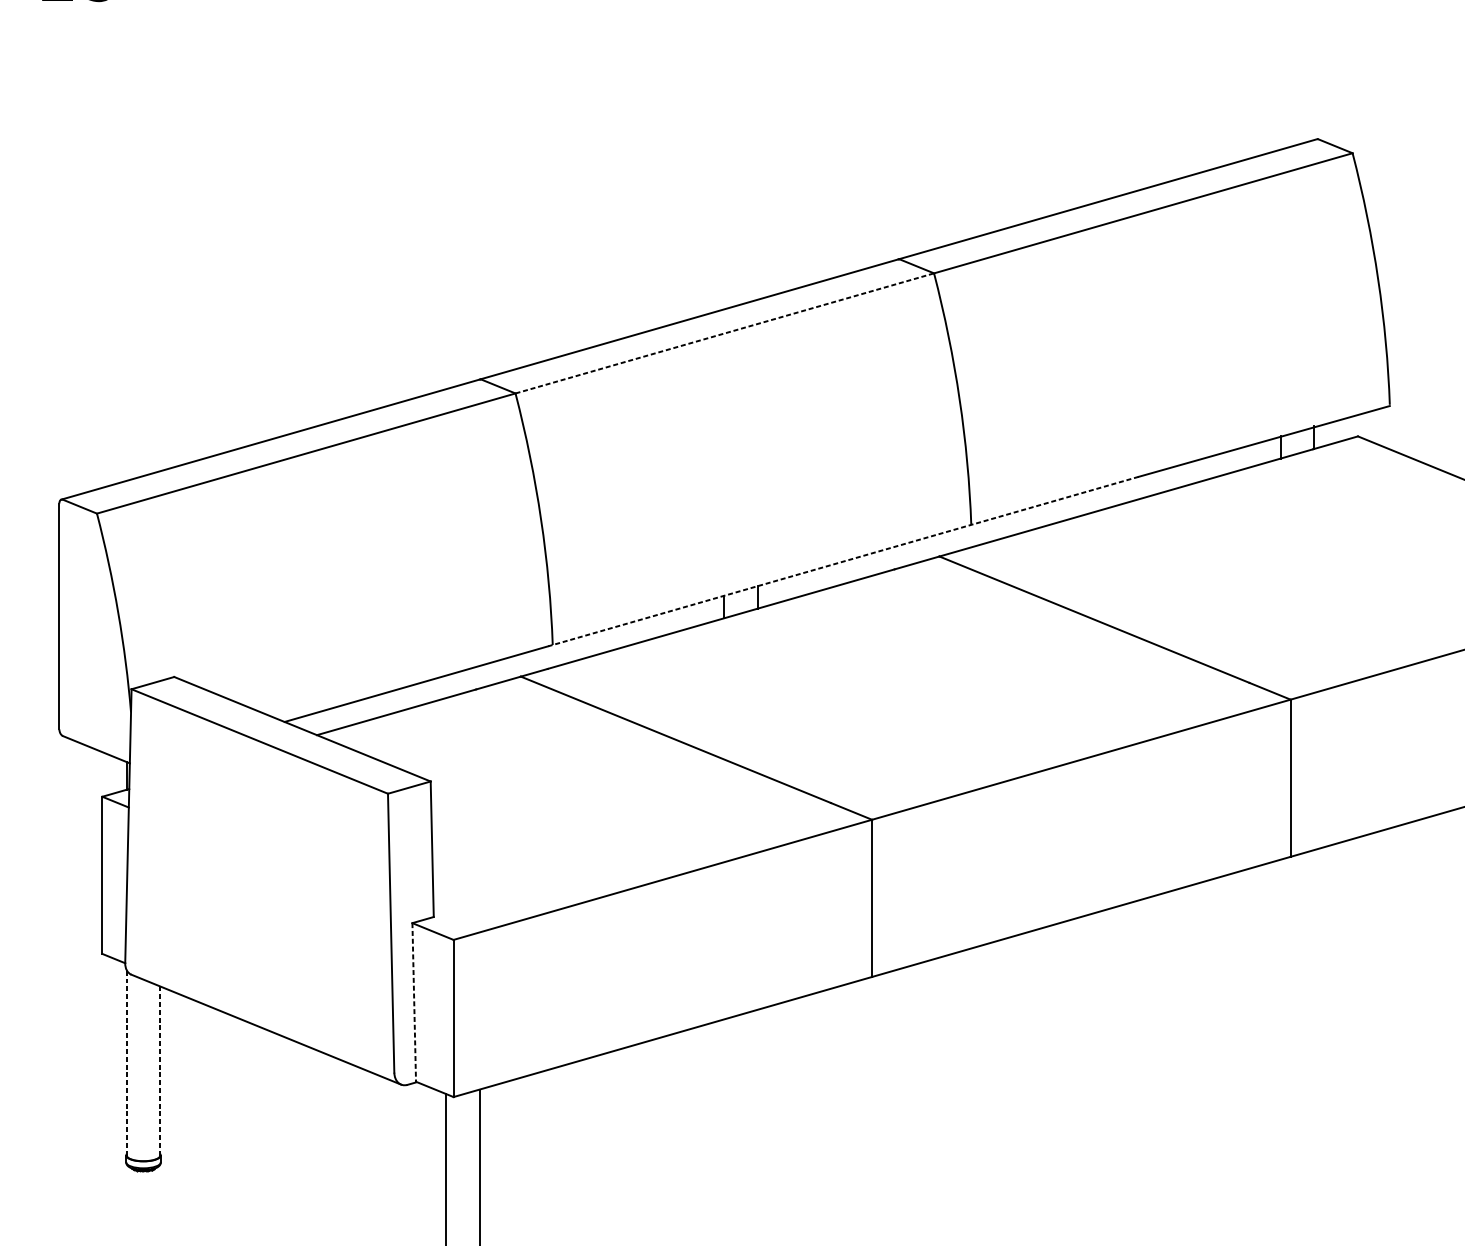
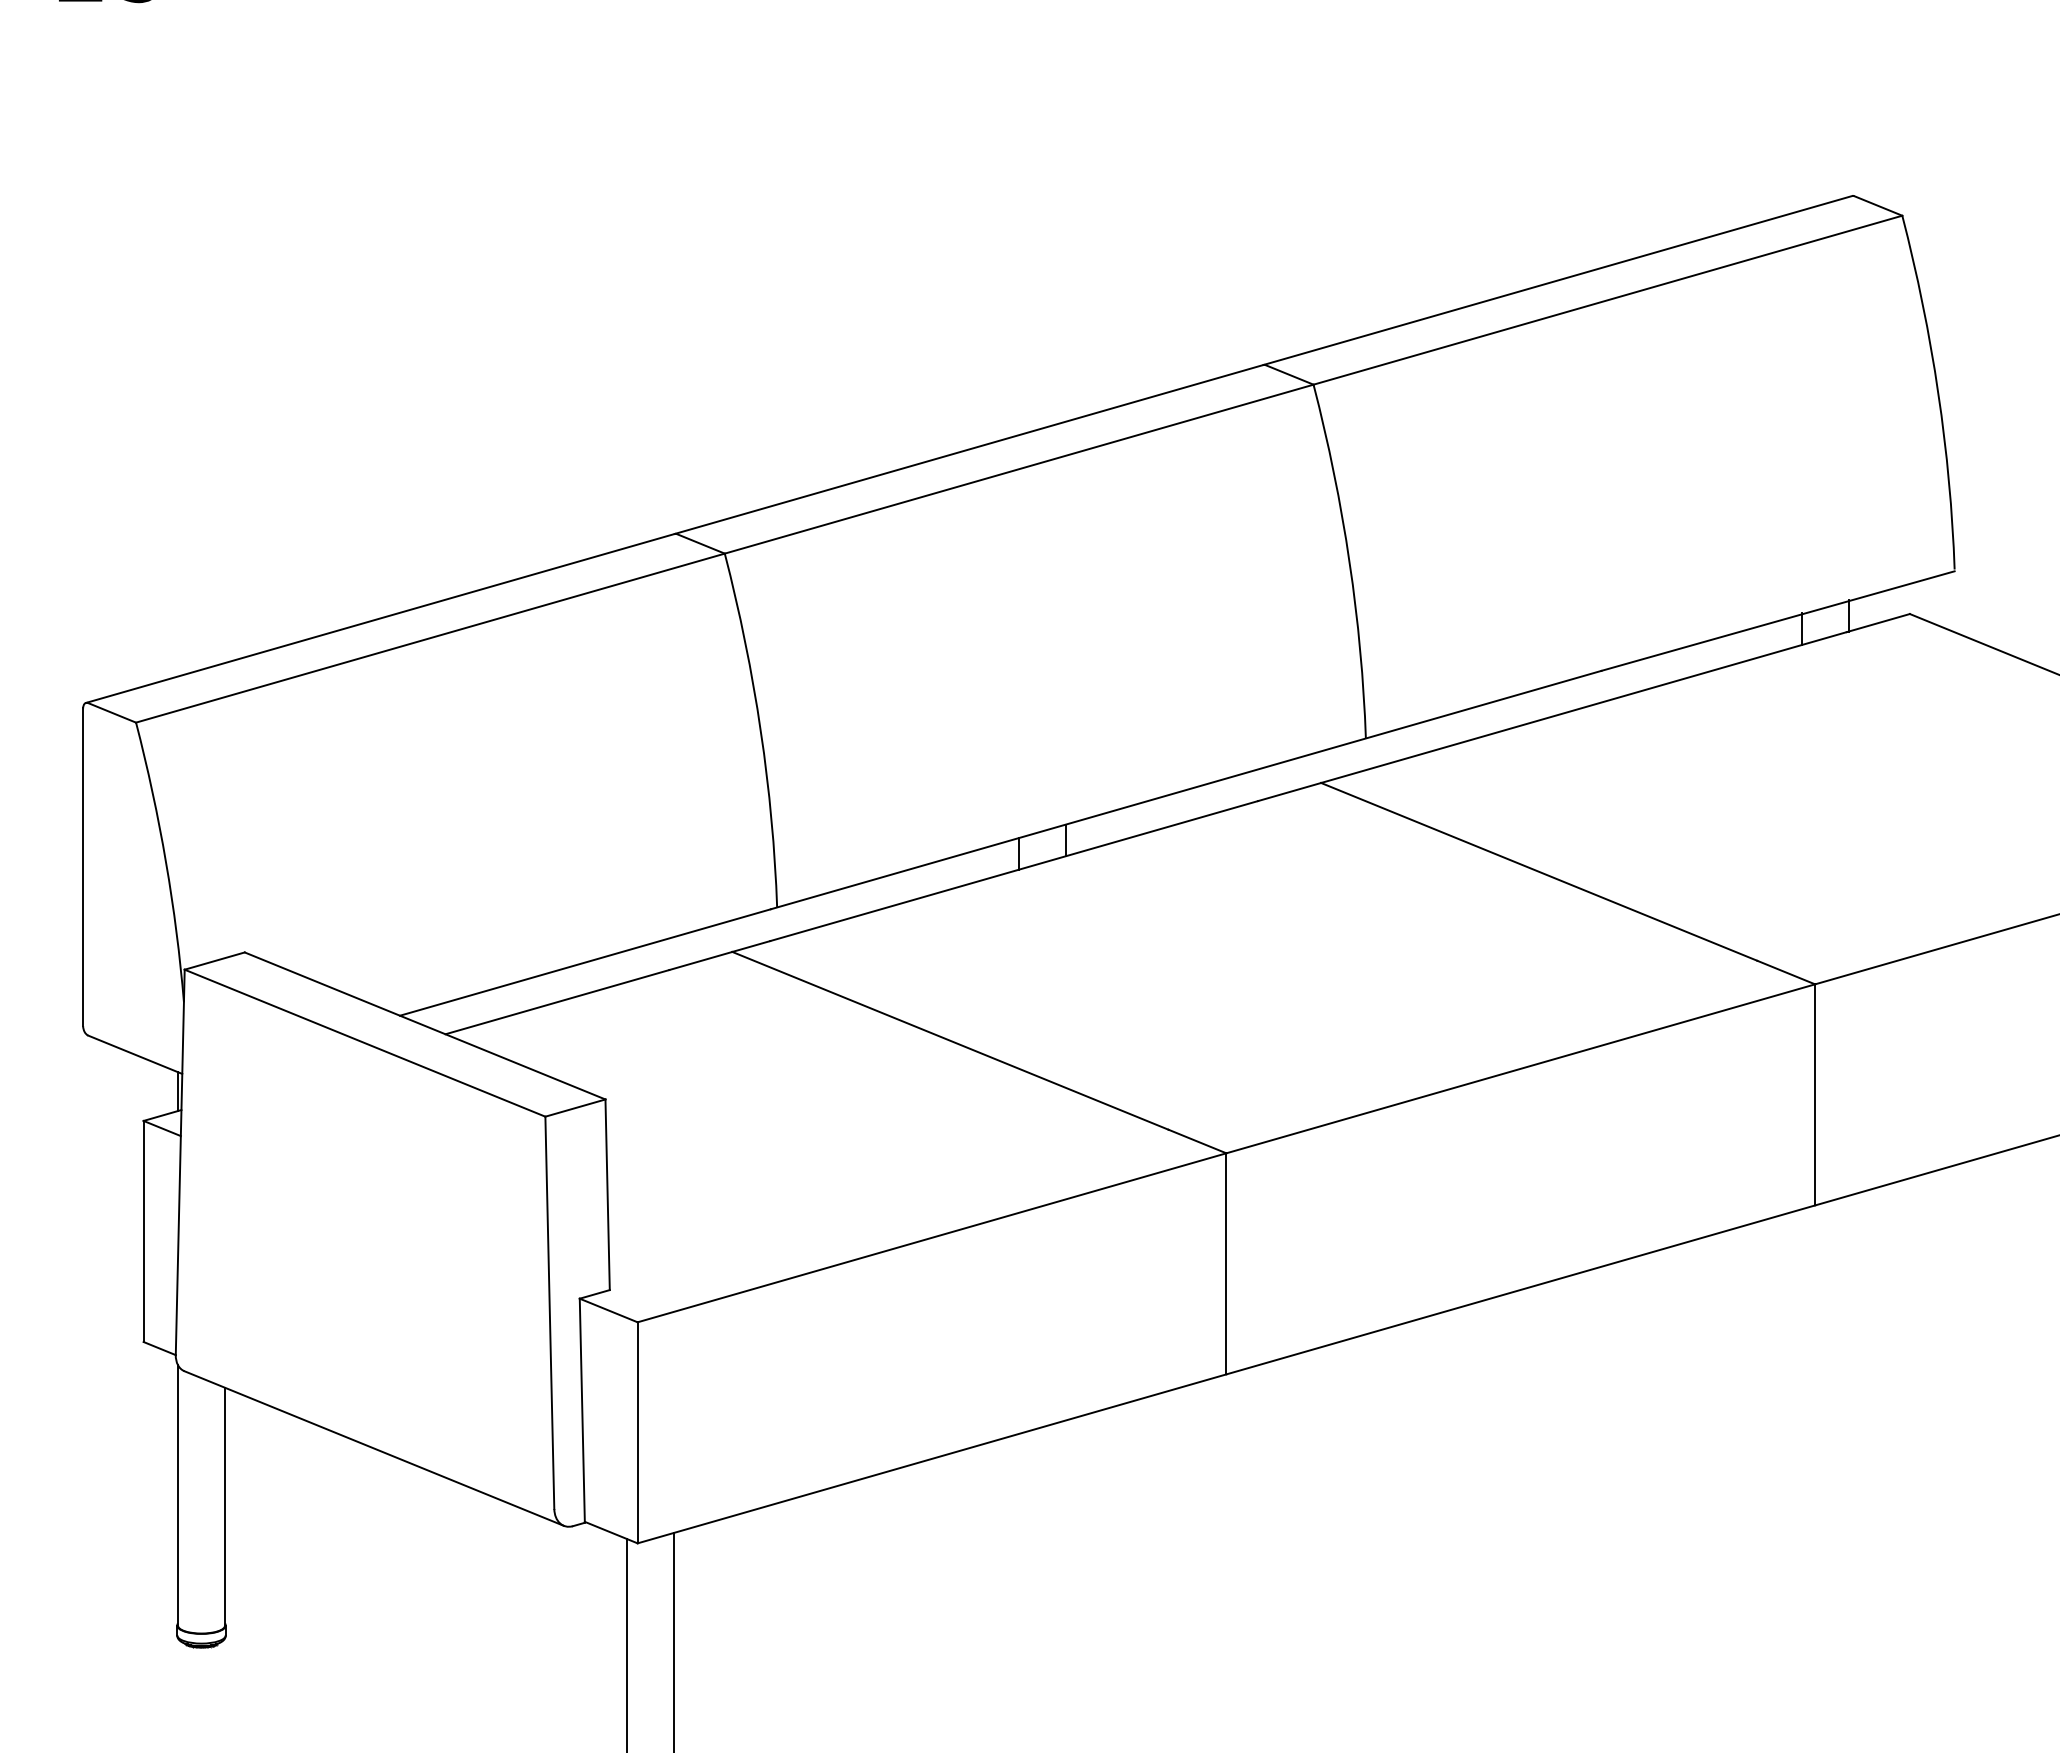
line: (725, 333) -> (1019, 469), dashed -> solid
line: (843, 561) -> (1185, 790), dashed -> solid
line: (414, 1003) -> (582, 1411), dashed -> solid
line: (127, 1062) -> (178, 1494), dashed -> solid
line: (160, 1070) -> (225, 1506), dashed -> solid

